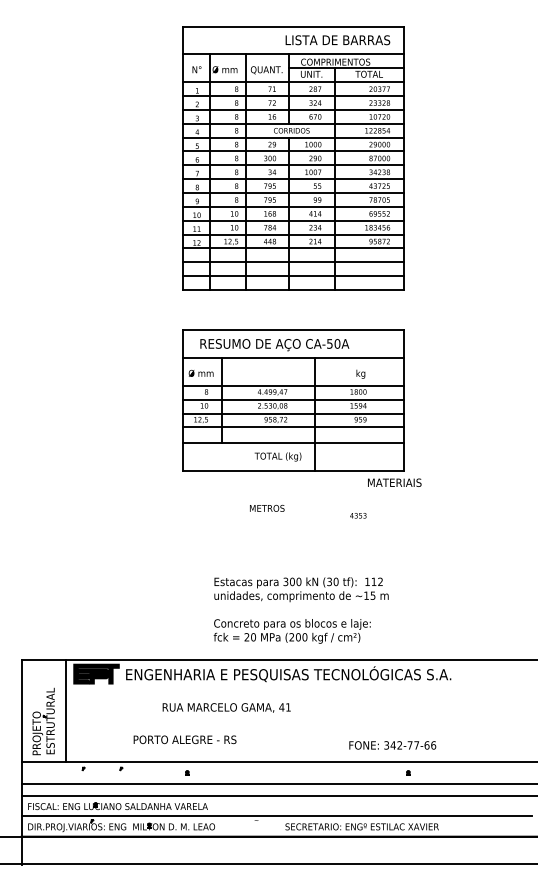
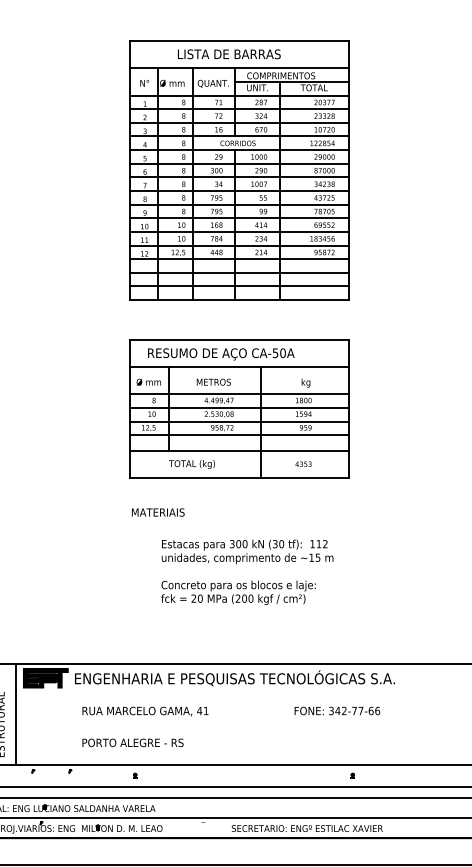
text: (337, 40) -> (228, 54), moved
text: (277, 456) -> (191, 464), moved
text: (394, 482) -> (158, 512), moved
text: (267, 507) -> (214, 381), moved
text: (358, 515) -> (303, 464), moved
text: (300, 610) -> (246, 572), moved
text: (226, 707) -> (145, 711), moved
text: (392, 745) -> (337, 711), moved

